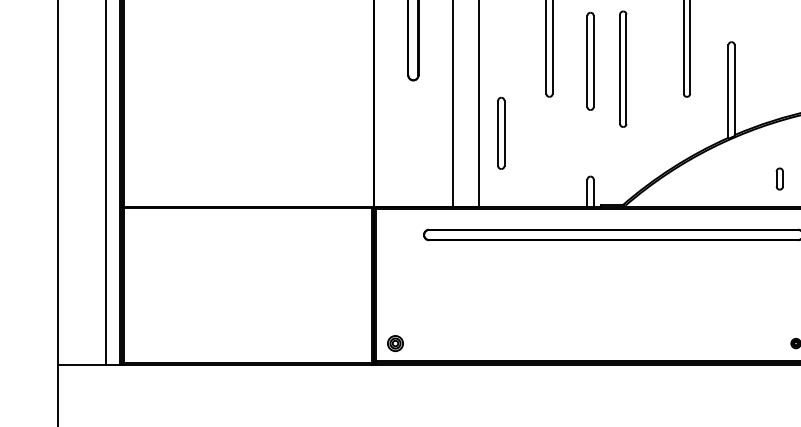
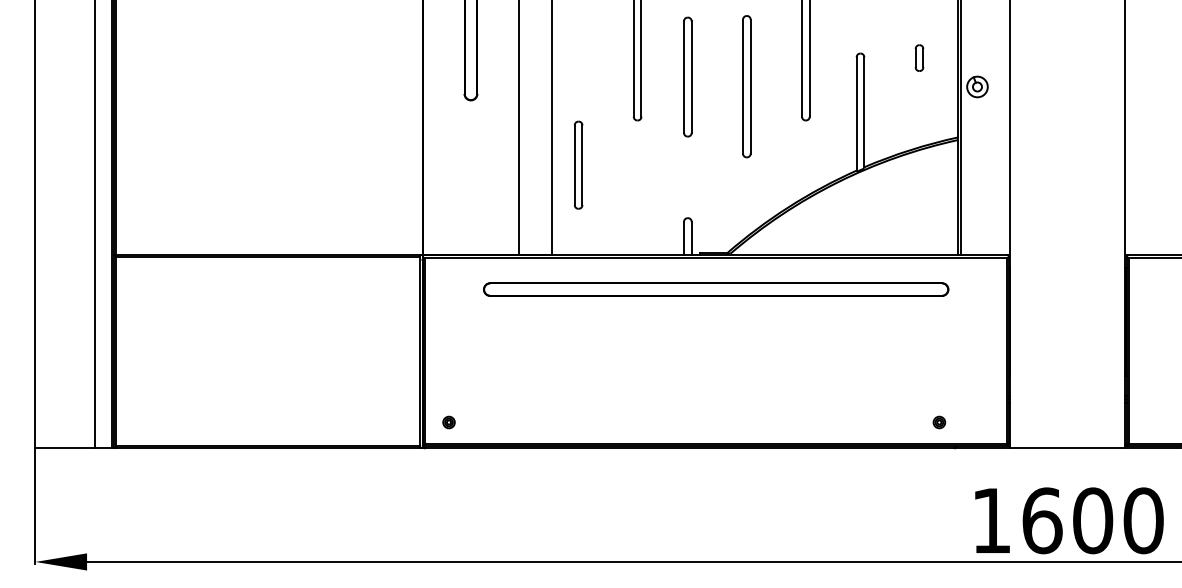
part: (622, 69) -> (746, 86), moved
part: (779, 178) -> (919, 57), moved
part: (395, 343) -> (448, 422), size x0.62

